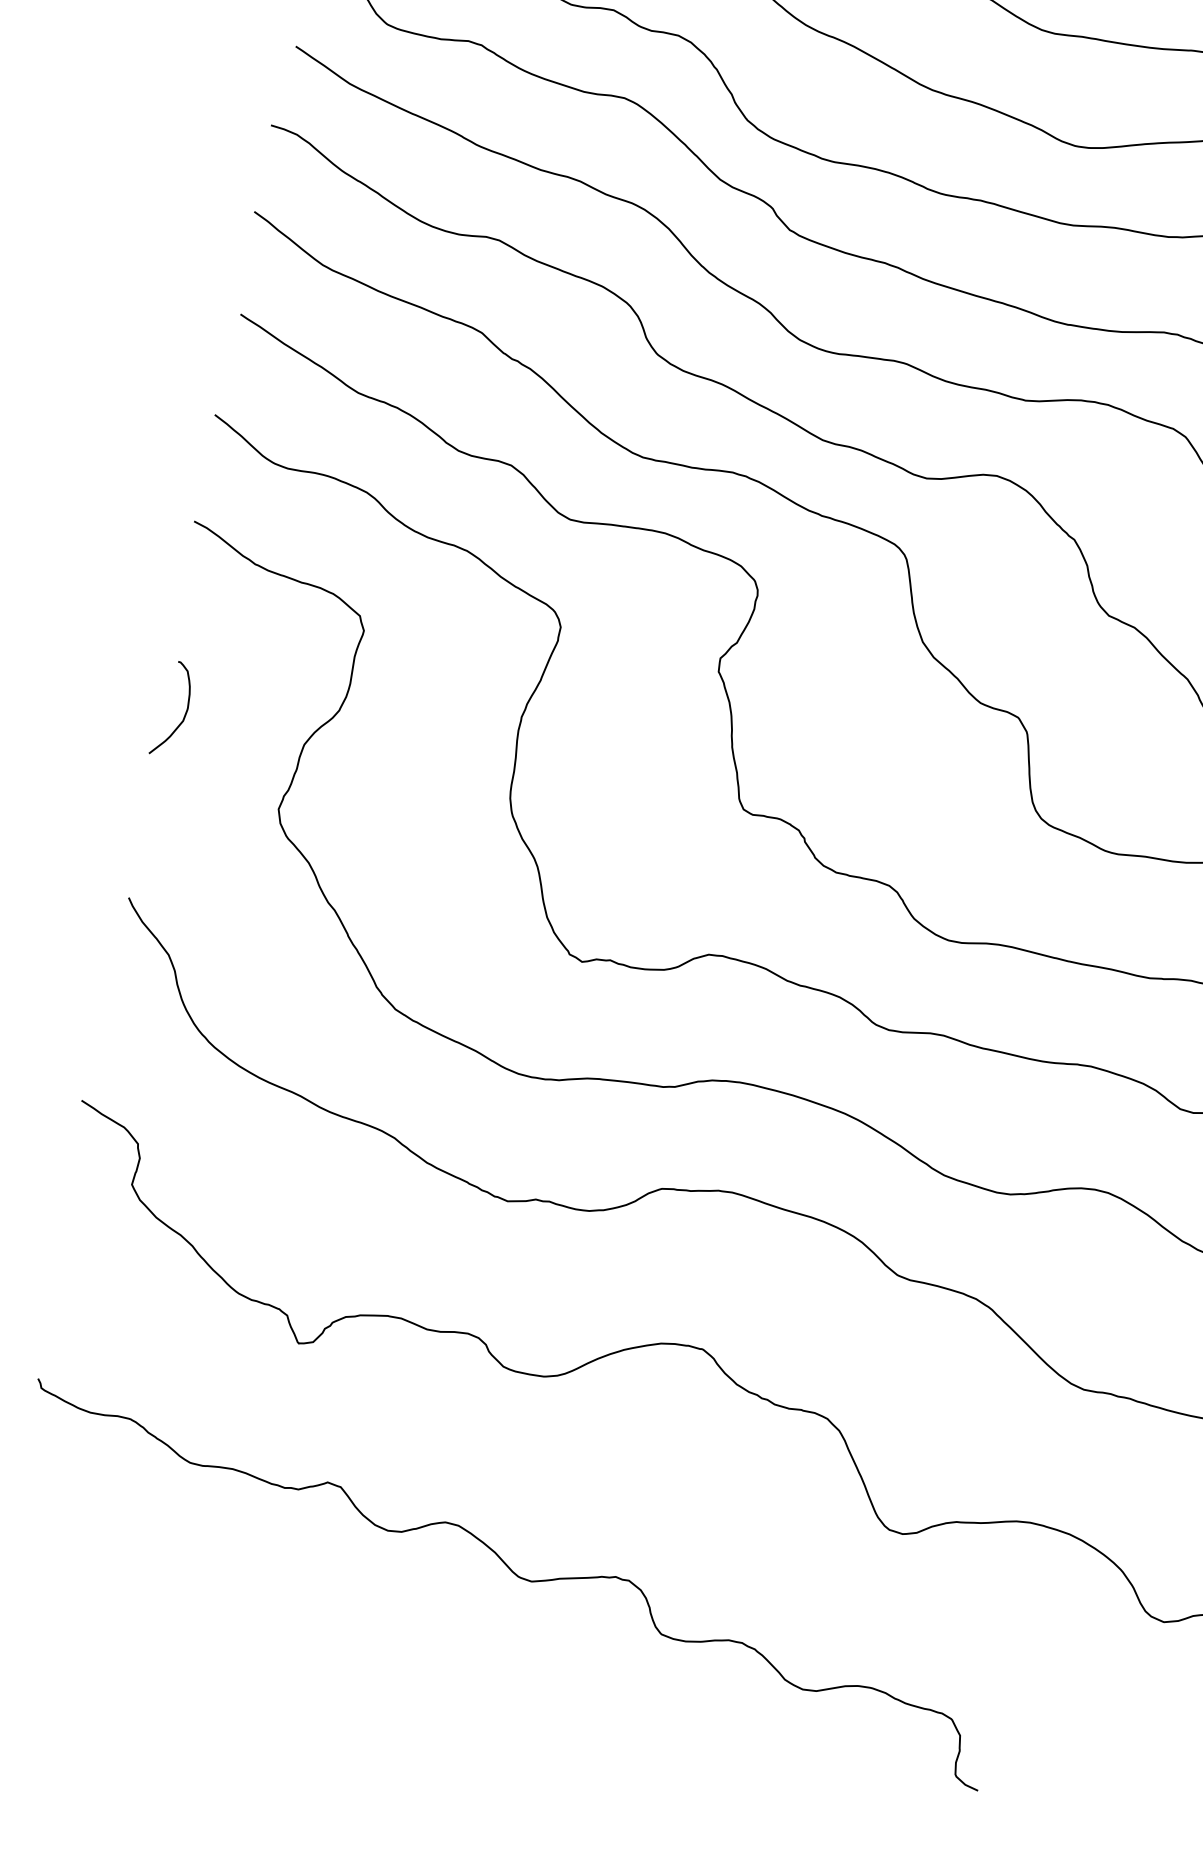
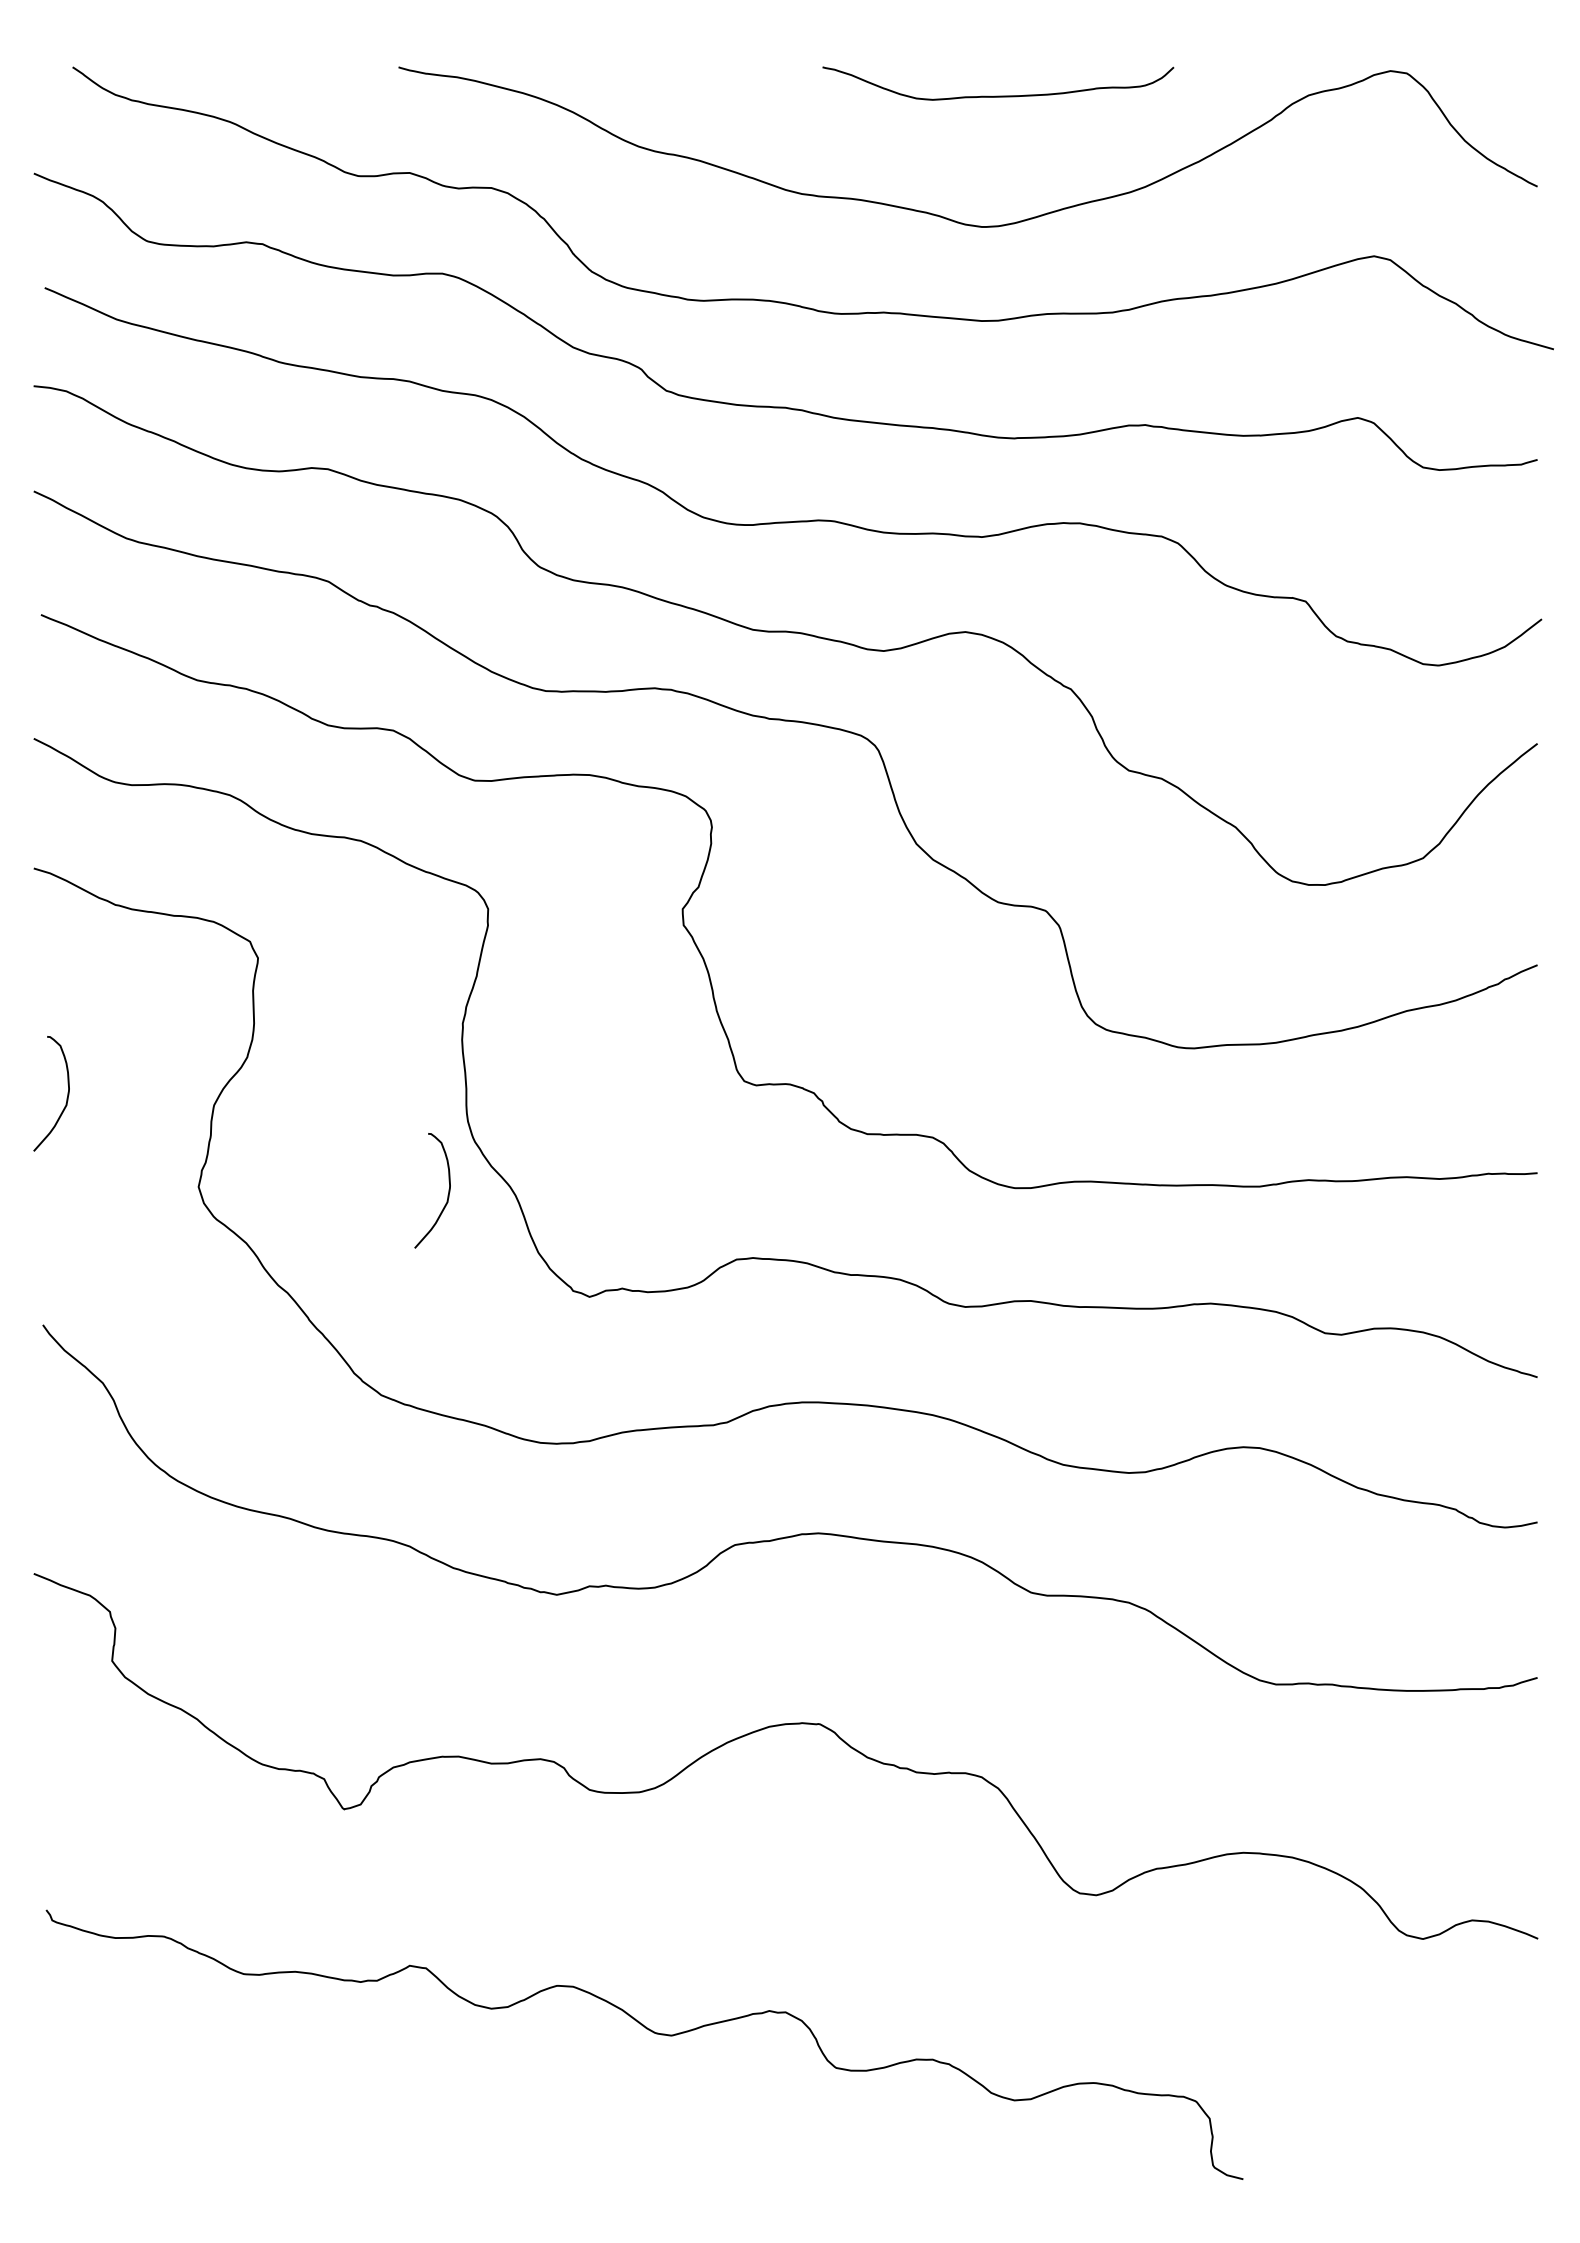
curve: (481, 855) -> (447, 1195), added

